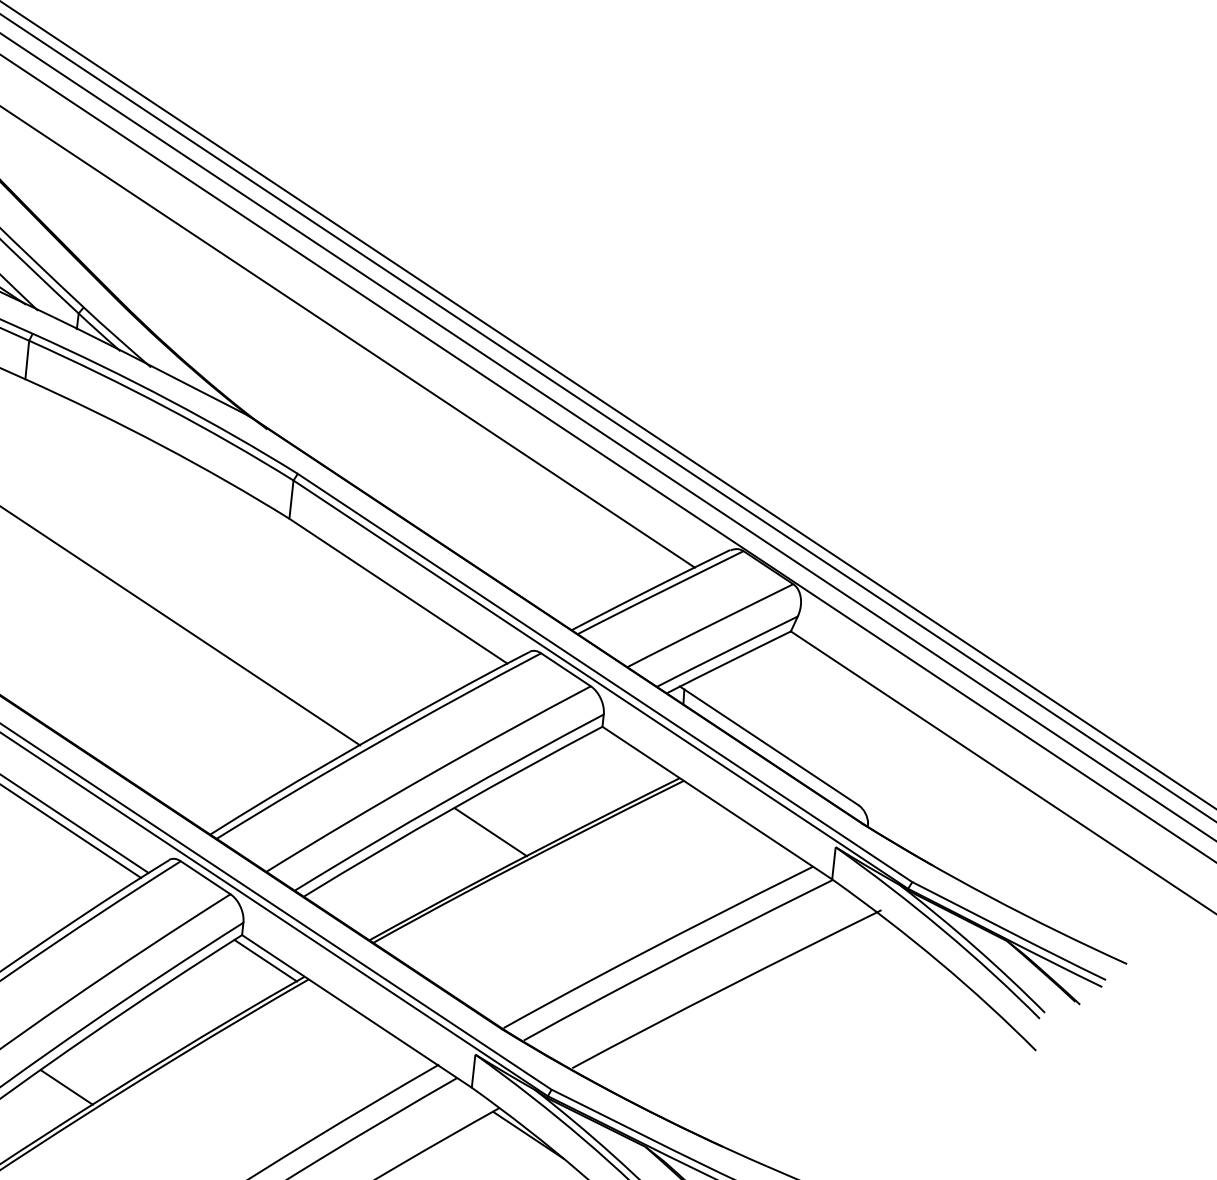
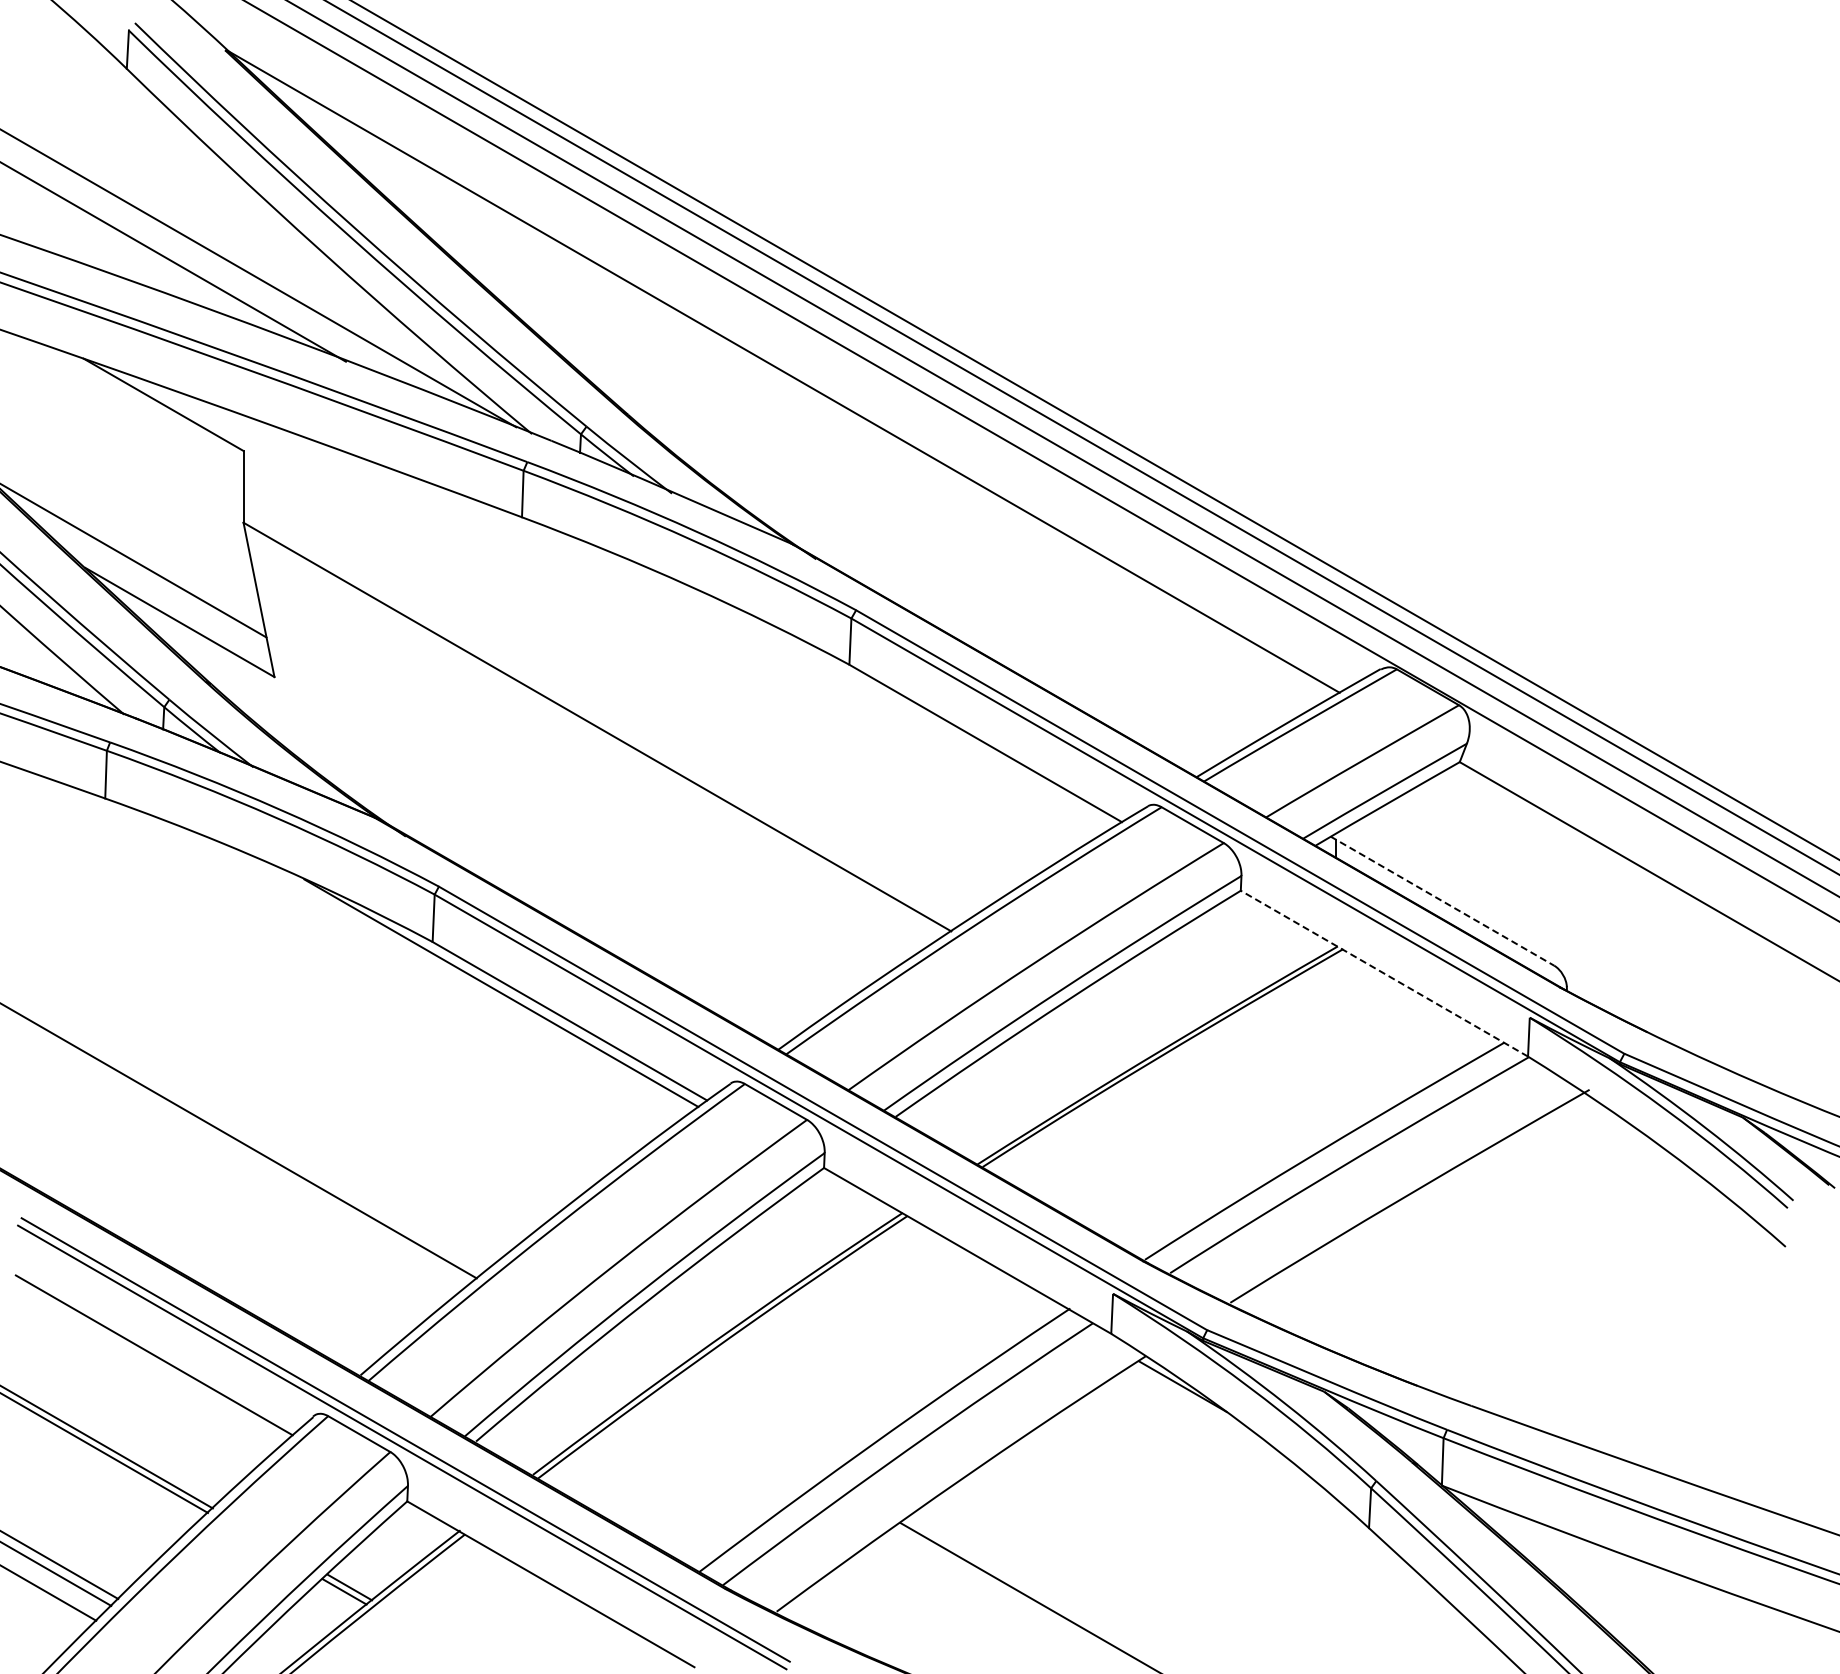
line: (769, 746) -> (1442, 901), solid -> dashed
line: (717, 802) -> (1384, 973), solid -> dashed
line: (490, 832) -> (1114, 1025), removed
line: (265, 960) -> (854, 1196), removed
line: (66, 1086) -> (624, 1363), removed

